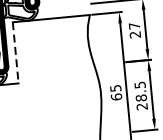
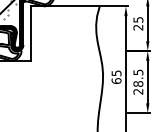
text: (134, 25) -> (138, 19), 27 -> 25
line: (16, 53) -> (31, 34), dashed -> solid

